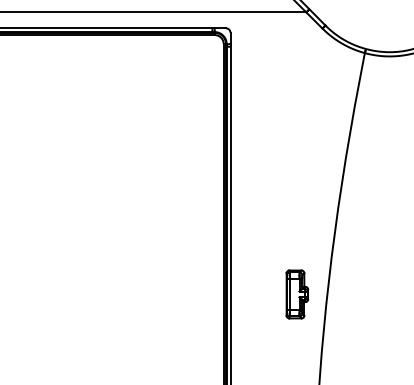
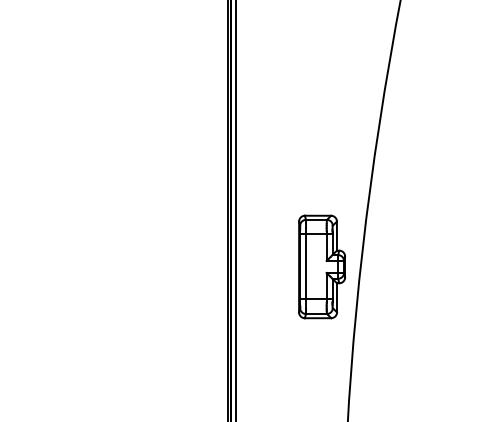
part: (297, 294) -> (322, 267), size x1.67

